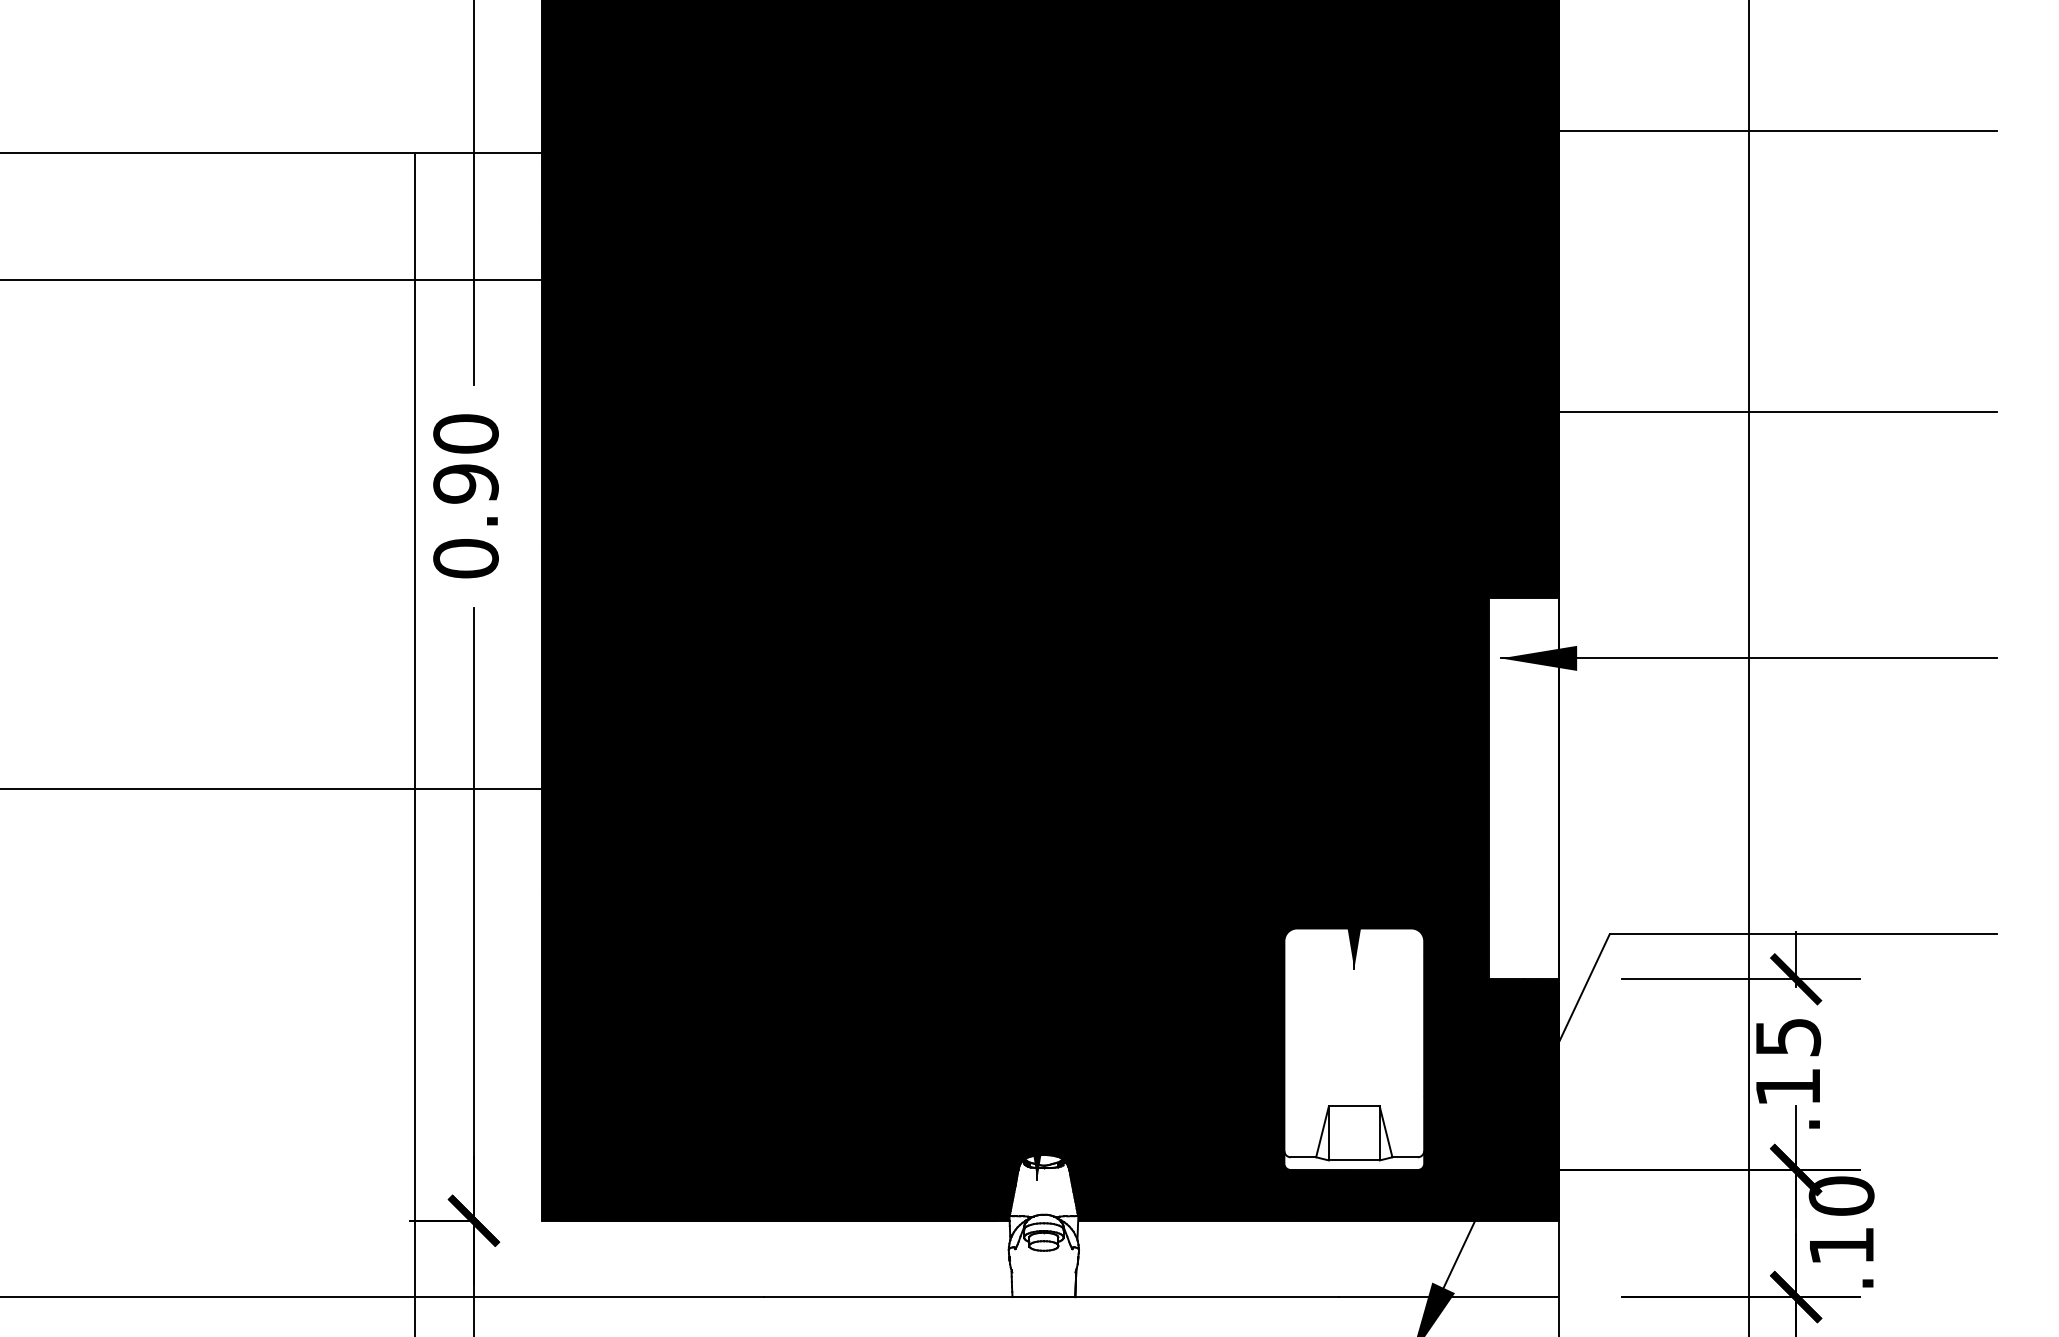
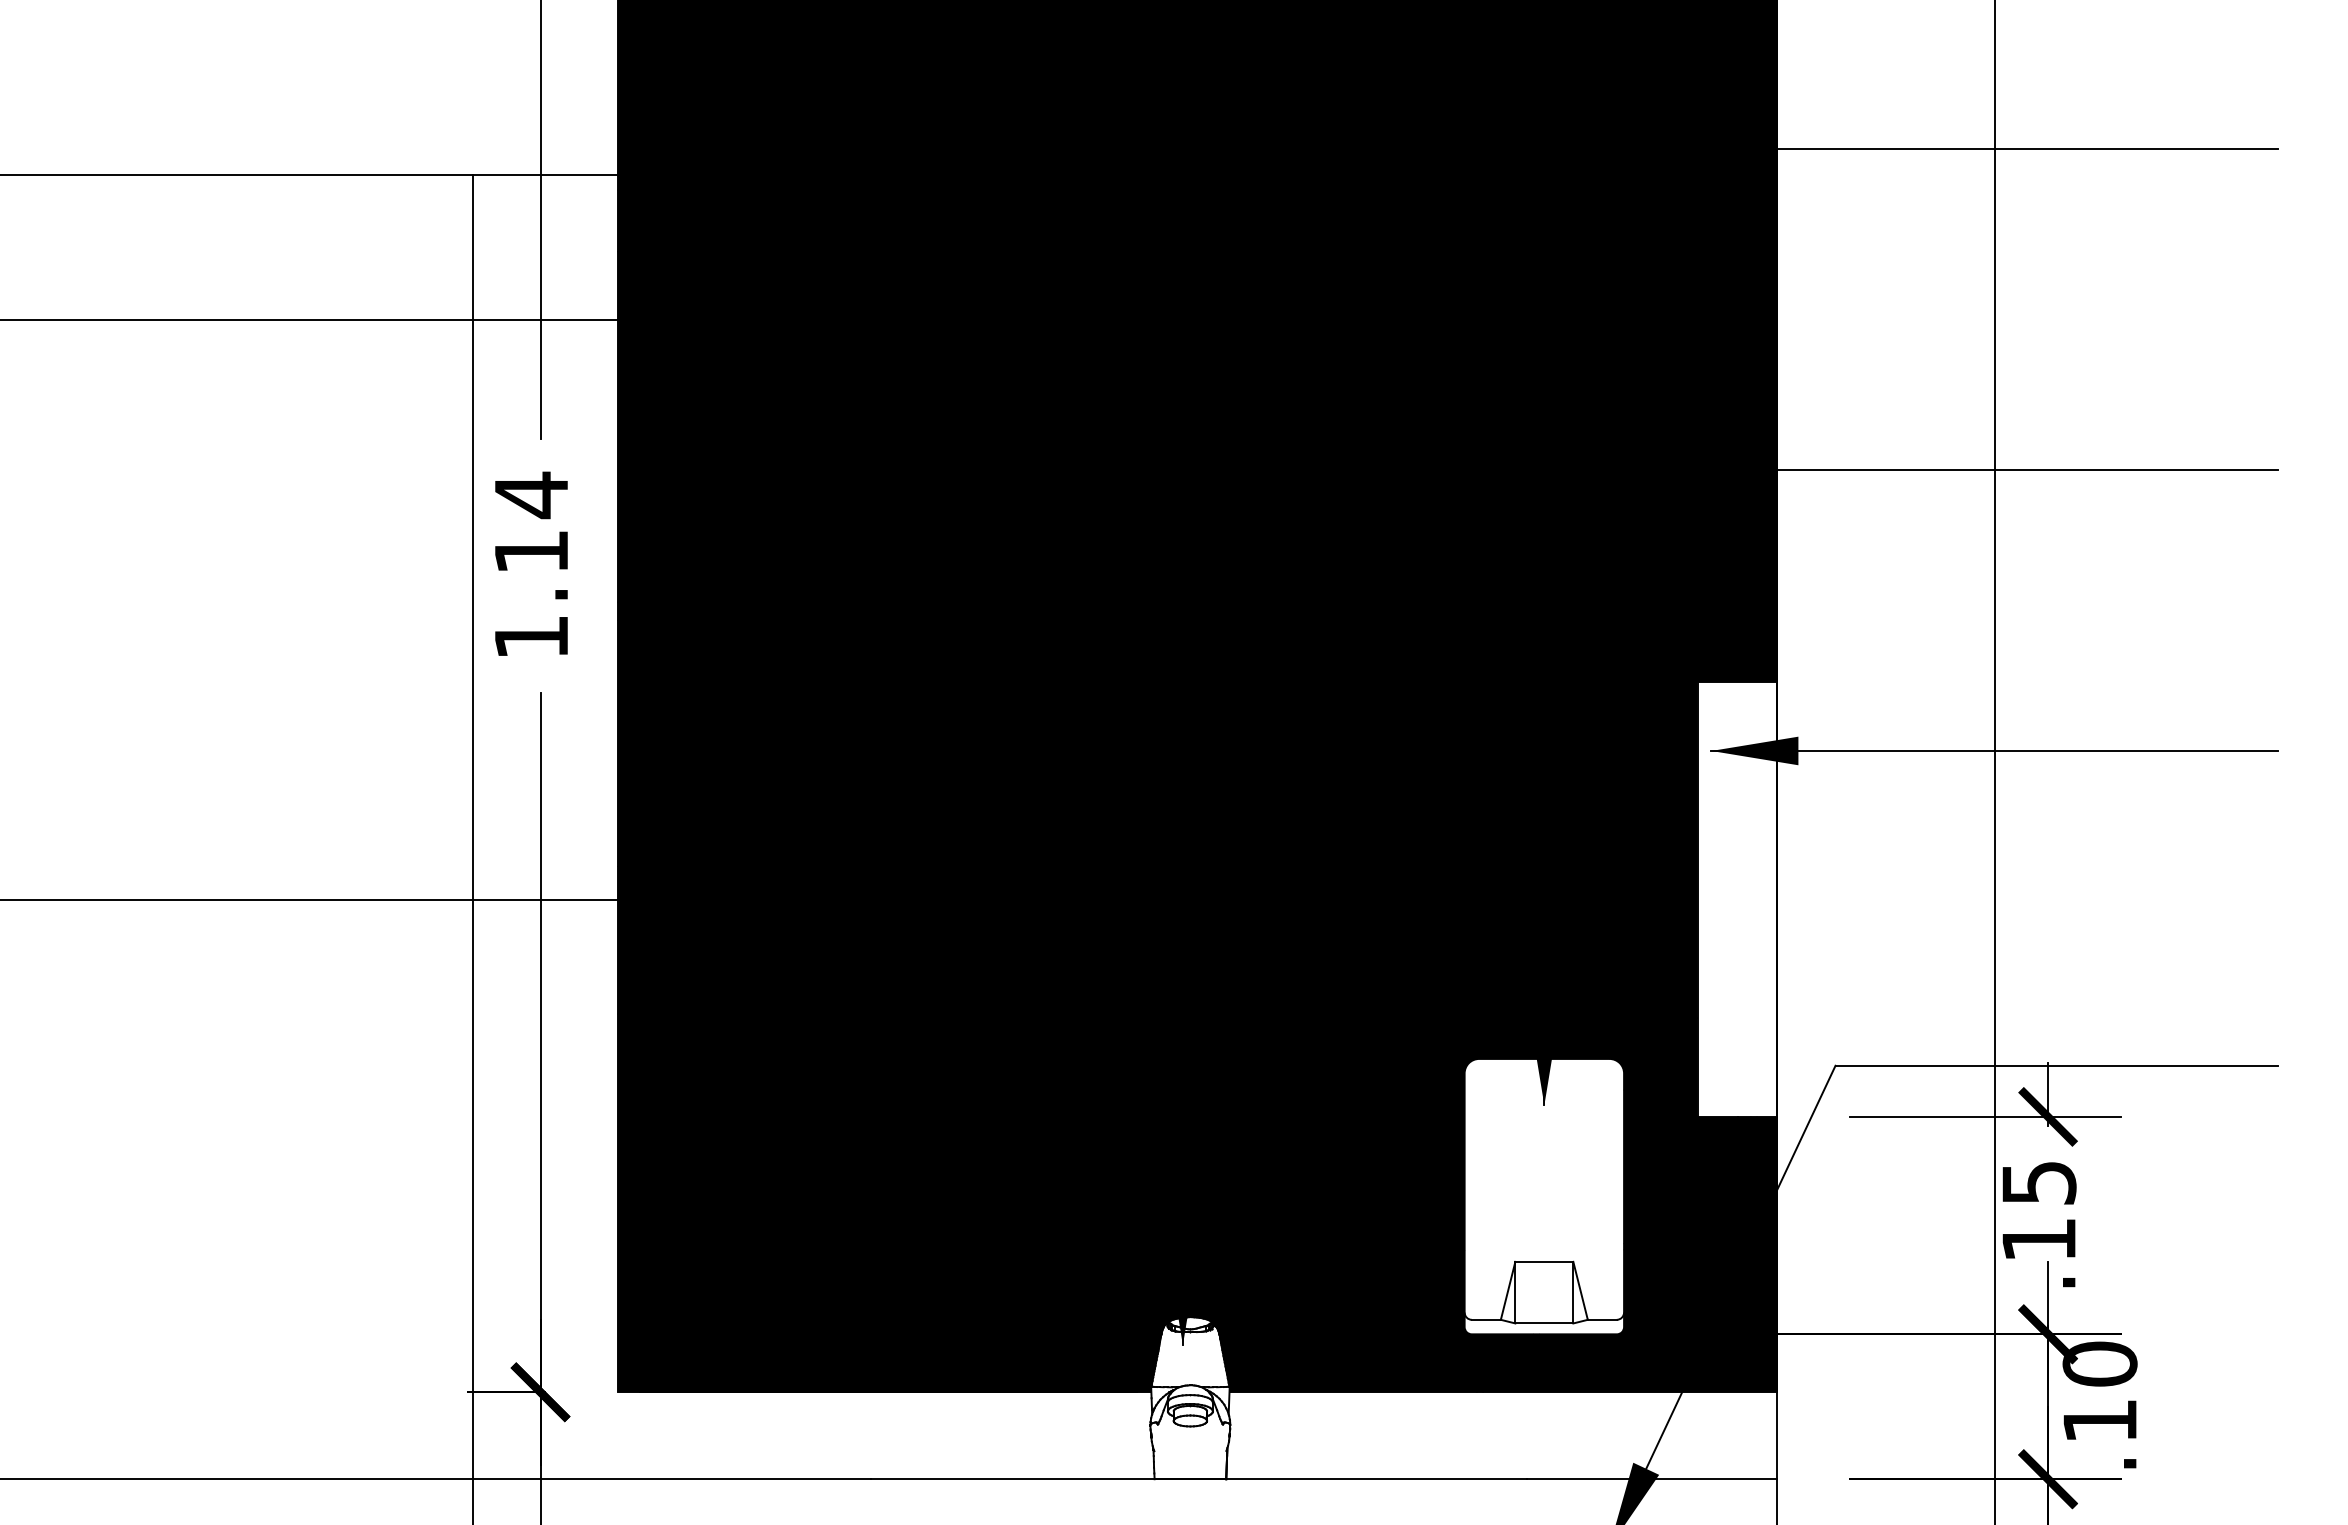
text: (466, 495) -> (531, 565), 0.90 -> 1.14

